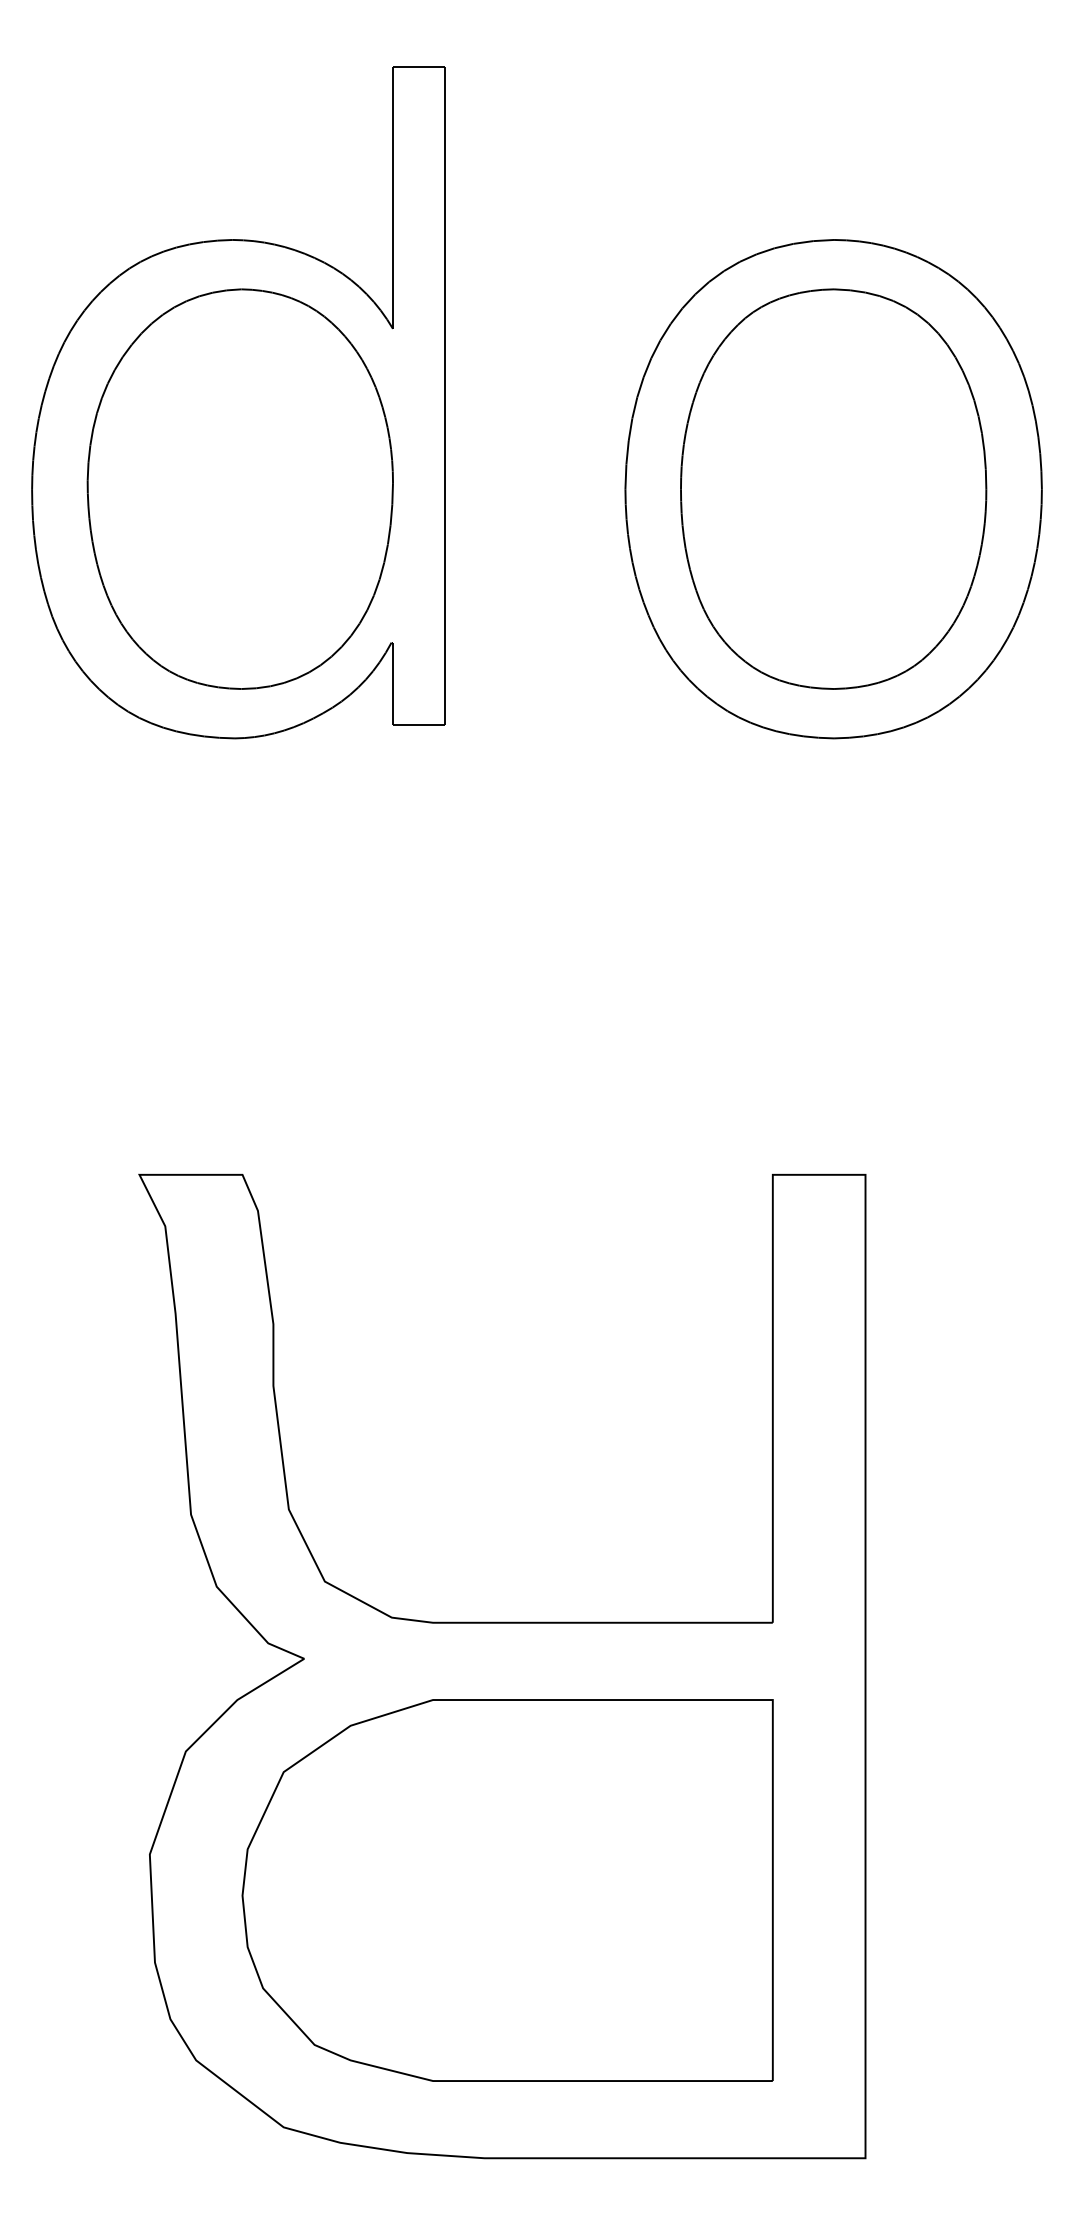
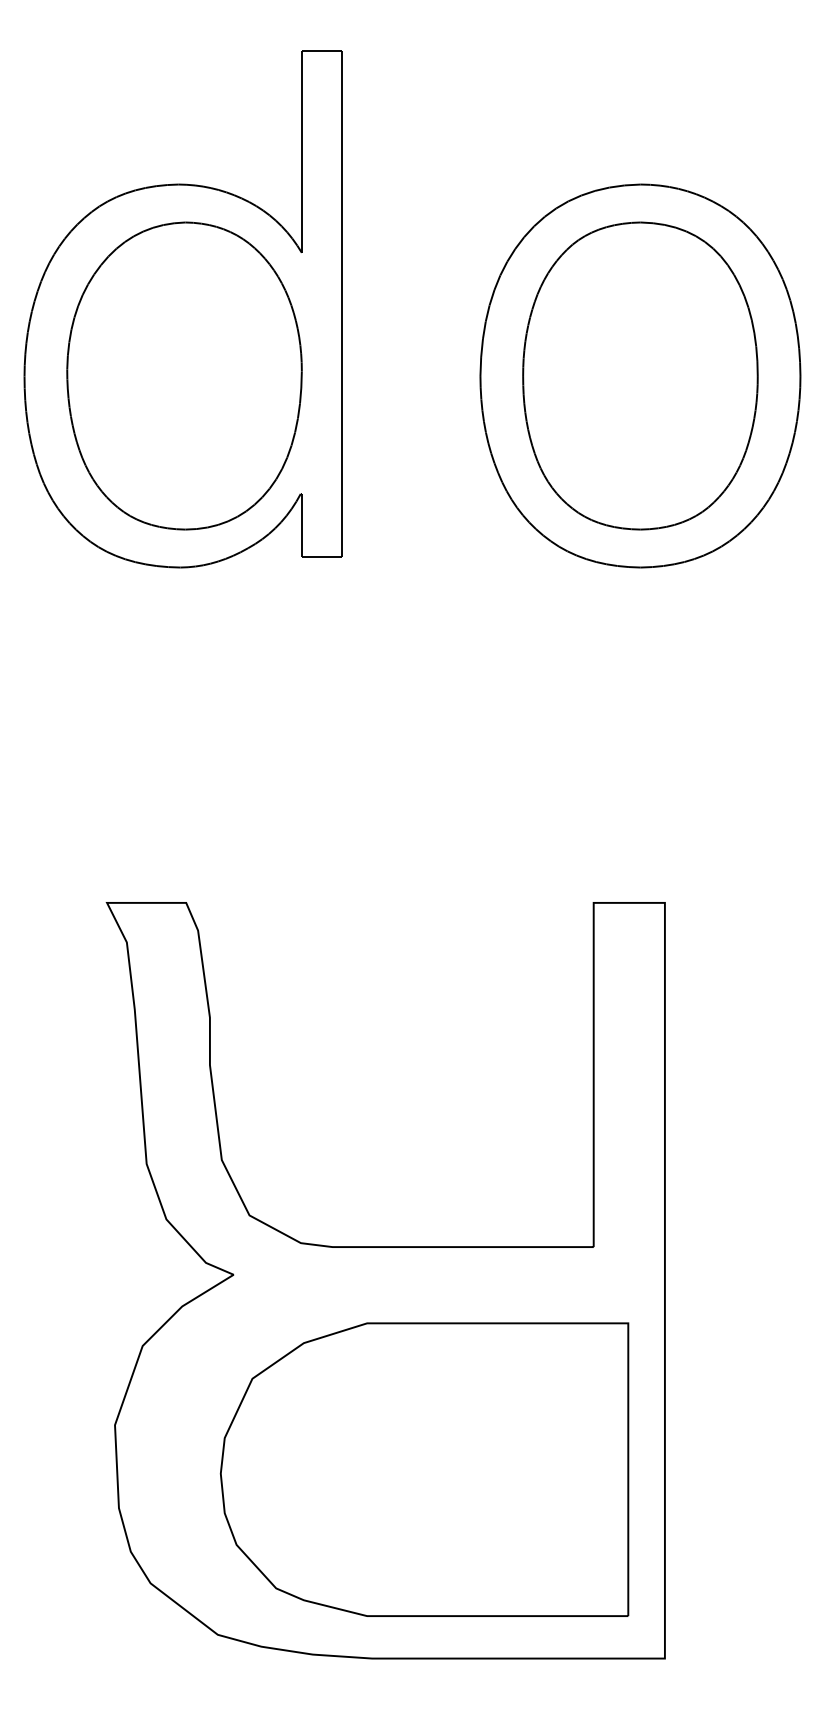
part: (507, 1890) -> (424, 1469), moved

